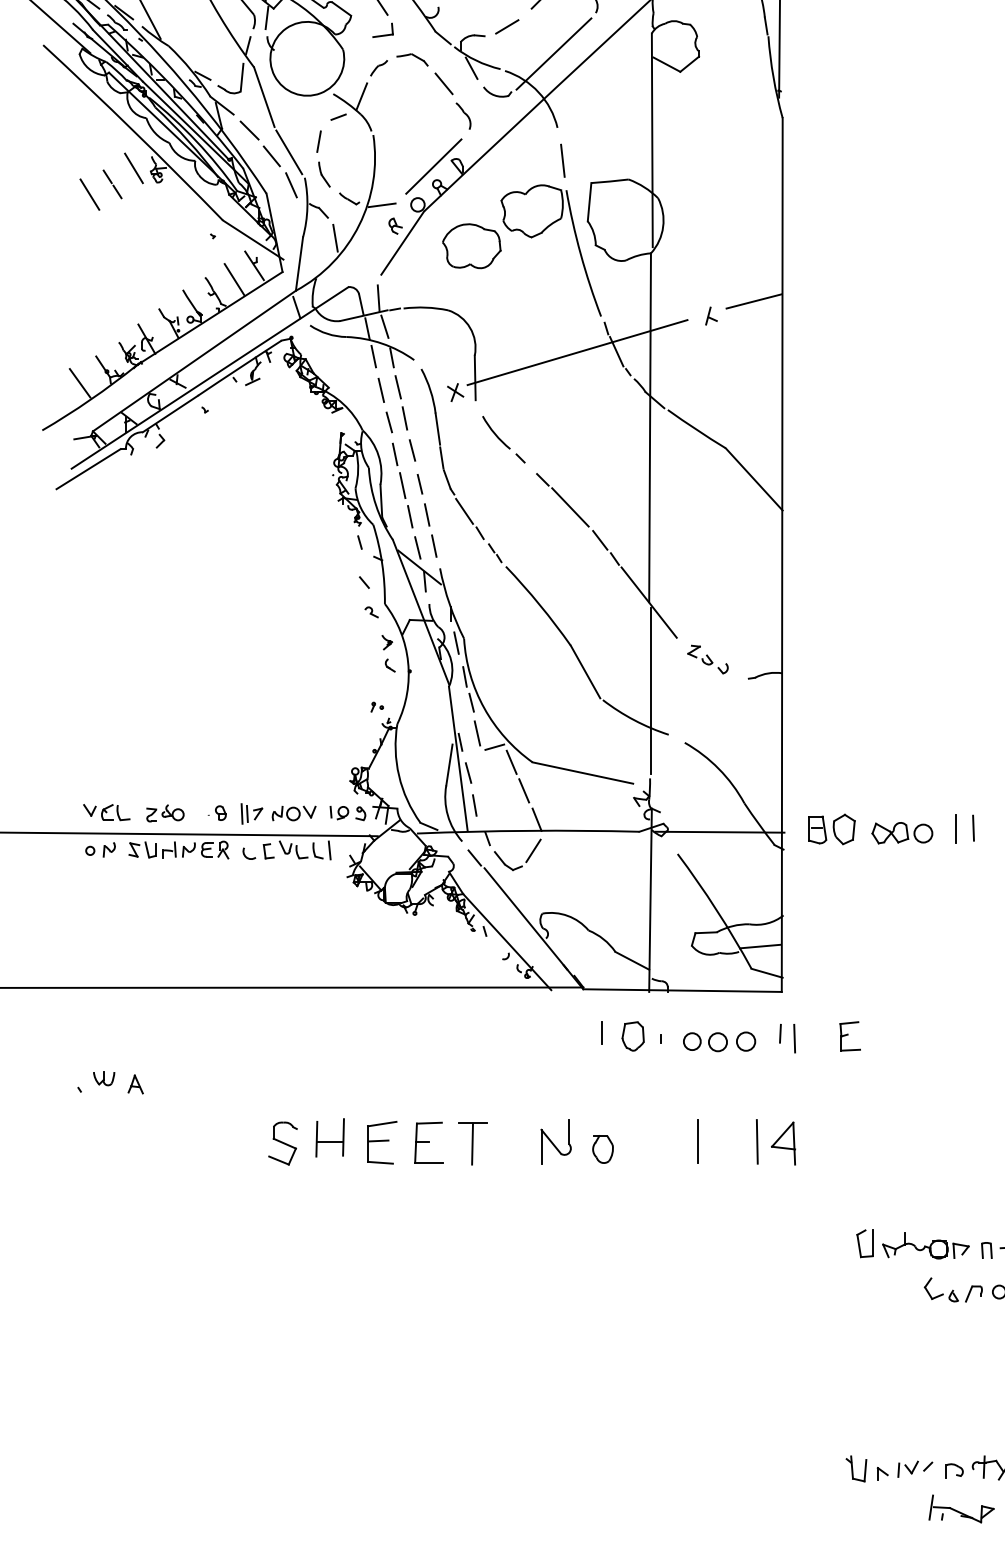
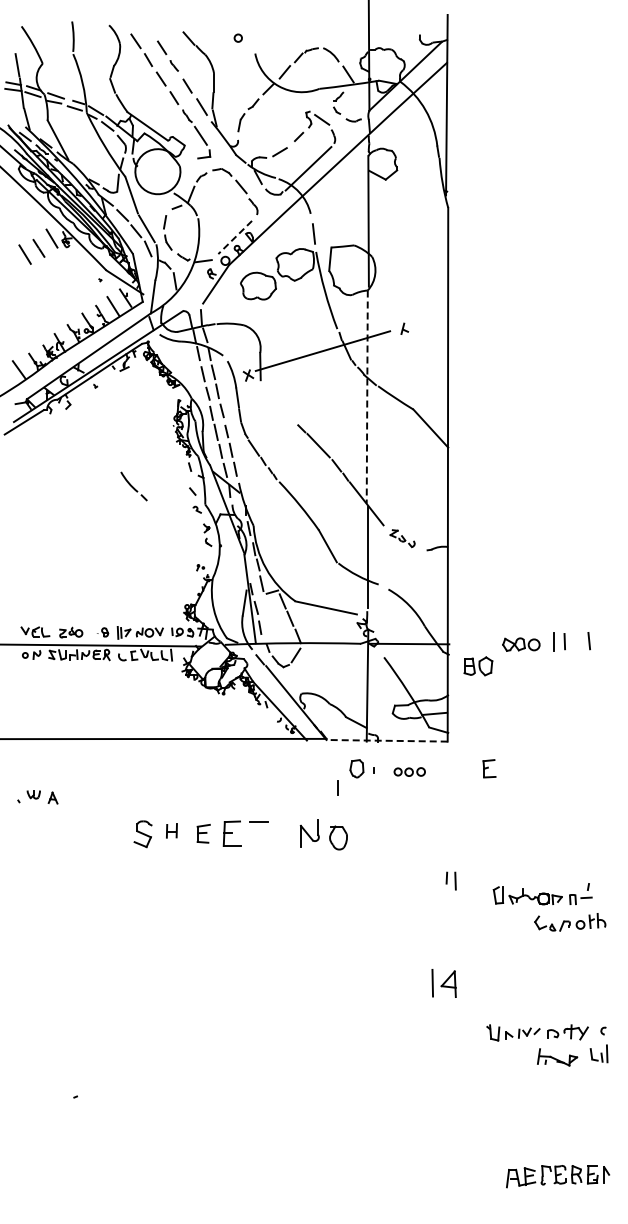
line: (434, 166) -> (235, 237), solid -> dashed
line: (753, 300) -> (430, 319), removed
line: (650, 428) -> (367, 397), solid -> dashed
part: (503, 439) -> (133, 486), moved
part: (832, 829) -> (478, 666), moved
line: (683, 990) -> (387, 740), solid -> dashed
line: (601, 1032) -> (337, 787), moved
part: (786, 1037) -> (450, 880), moved
part: (719, 1040) -> (409, 771), size x0.7
part: (329, 1137) -> (171, 830), size x0.6
line: (697, 1140) -> (396, 832), removed
part: (381, 1142) -> (203, 833), size x0.7
part: (774, 1142) -> (443, 983), moved
line: (472, 1144) -> (258, 834), removed
part: (602, 1148) -> (338, 837), size x1.4

